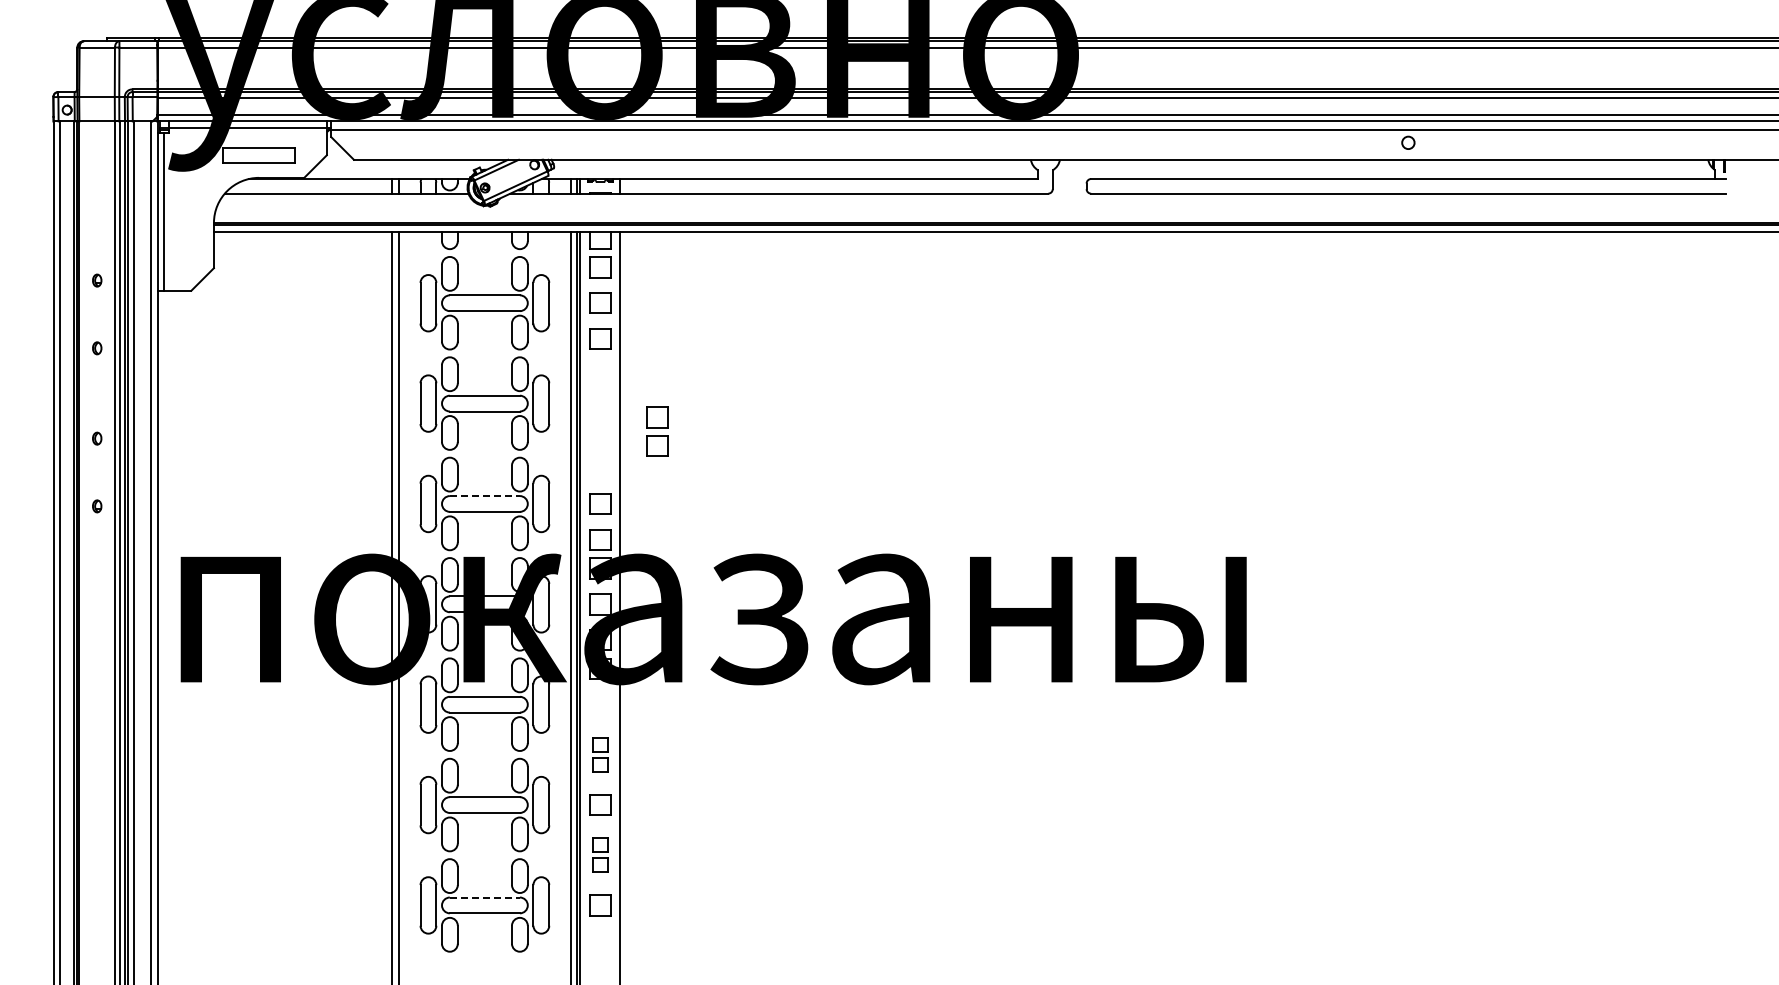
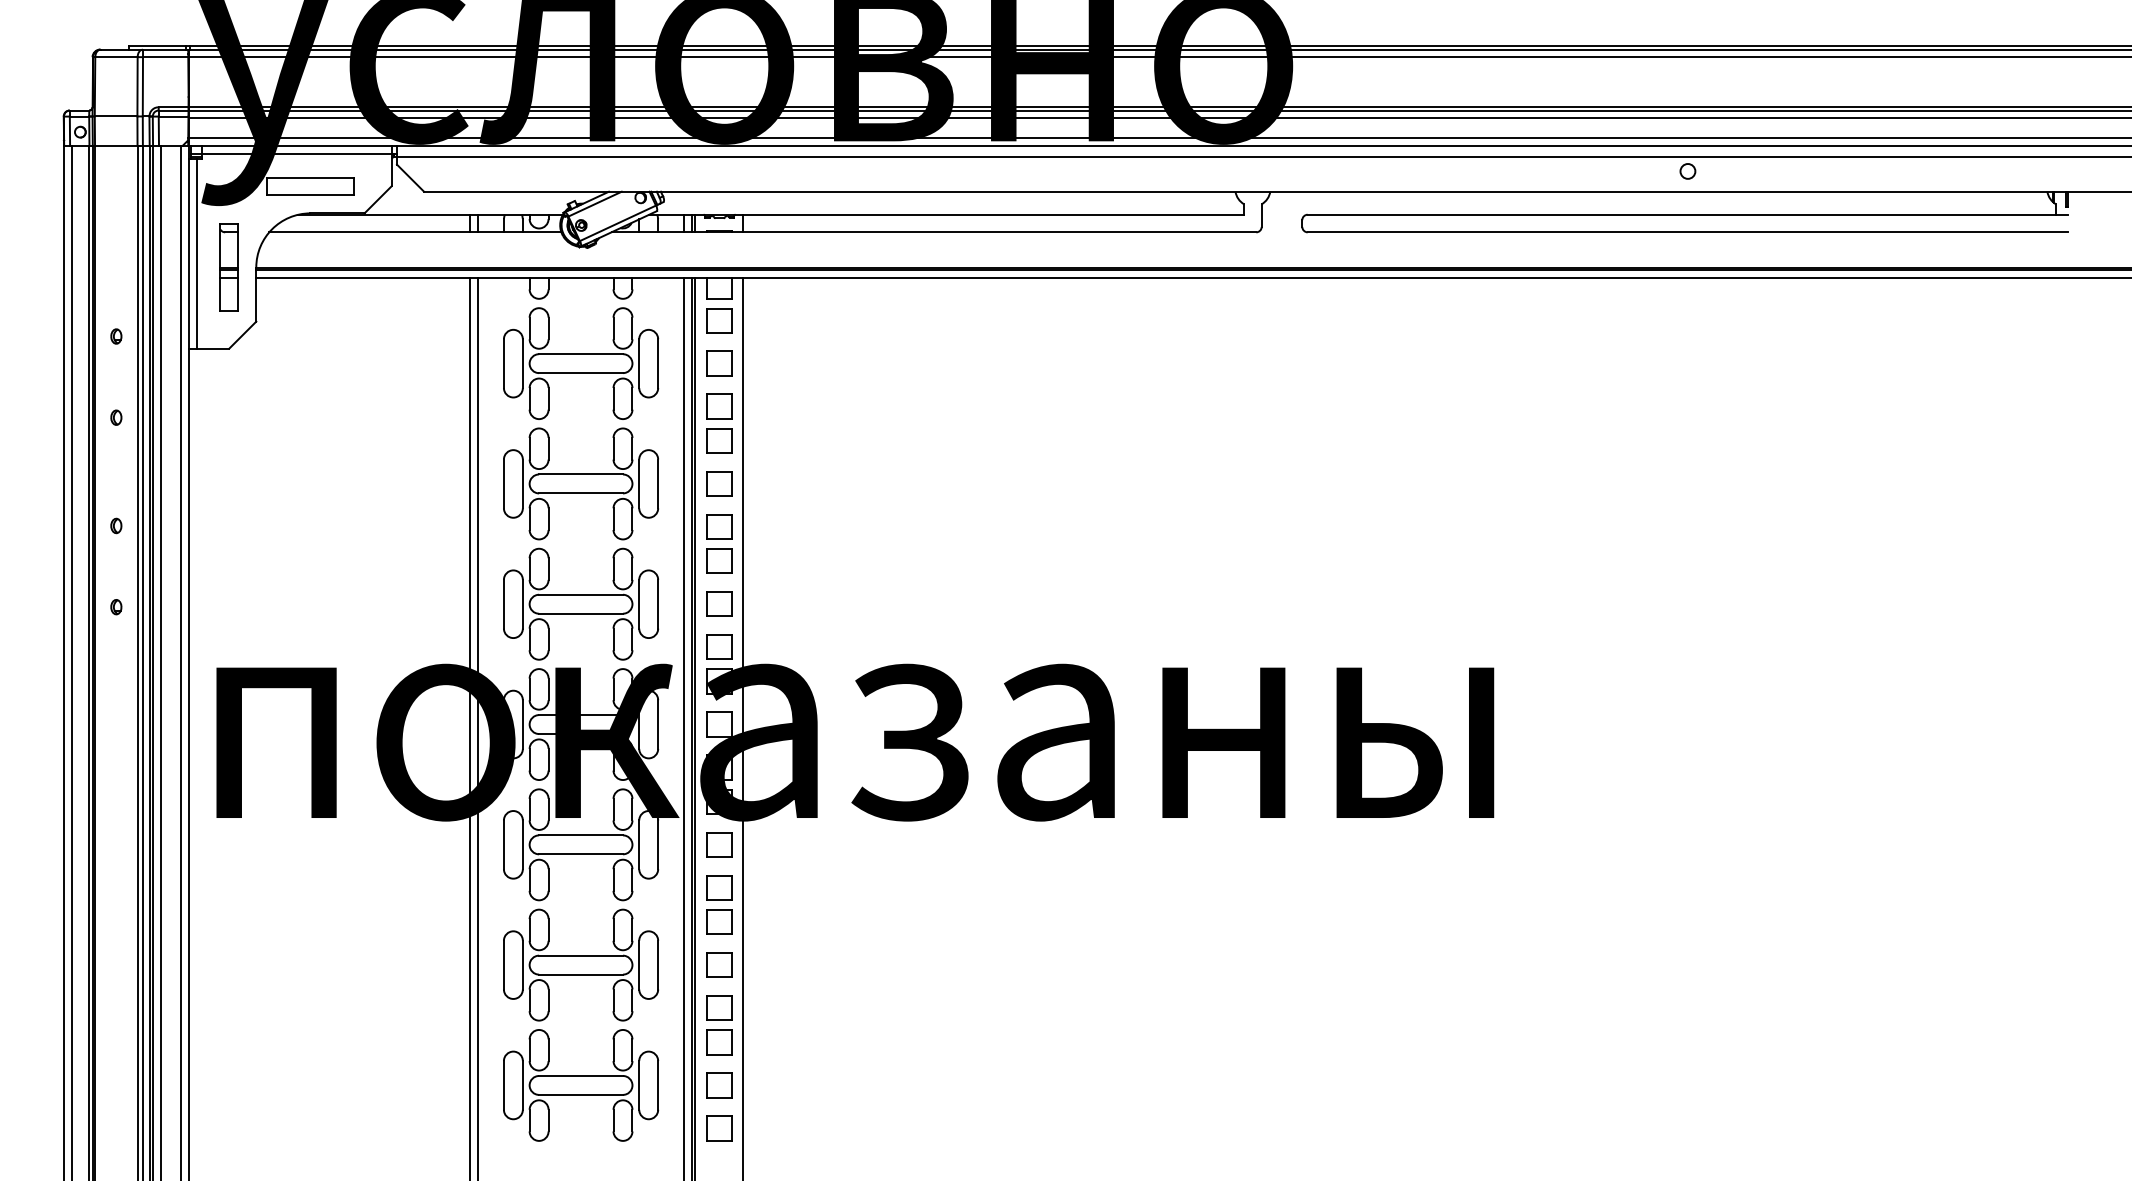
part: (191, 222) -> (229, 266), added
part: (600, 367) -> (719, 440), added
part: (600, 403) -> (719, 483), added
part: (657, 431) -> (719, 543), moved
line: (484, 496) -> (580, 595), dashed -> solid
part: (600, 704) -> (719, 844), added
part: (600, 754) -> (719, 904), size x1.43
part: (600, 855) -> (719, 1025), size x1.43
line: (484, 897) -> (580, 1075), dashed -> solid
part: (600, 940) -> (719, 1127), added

